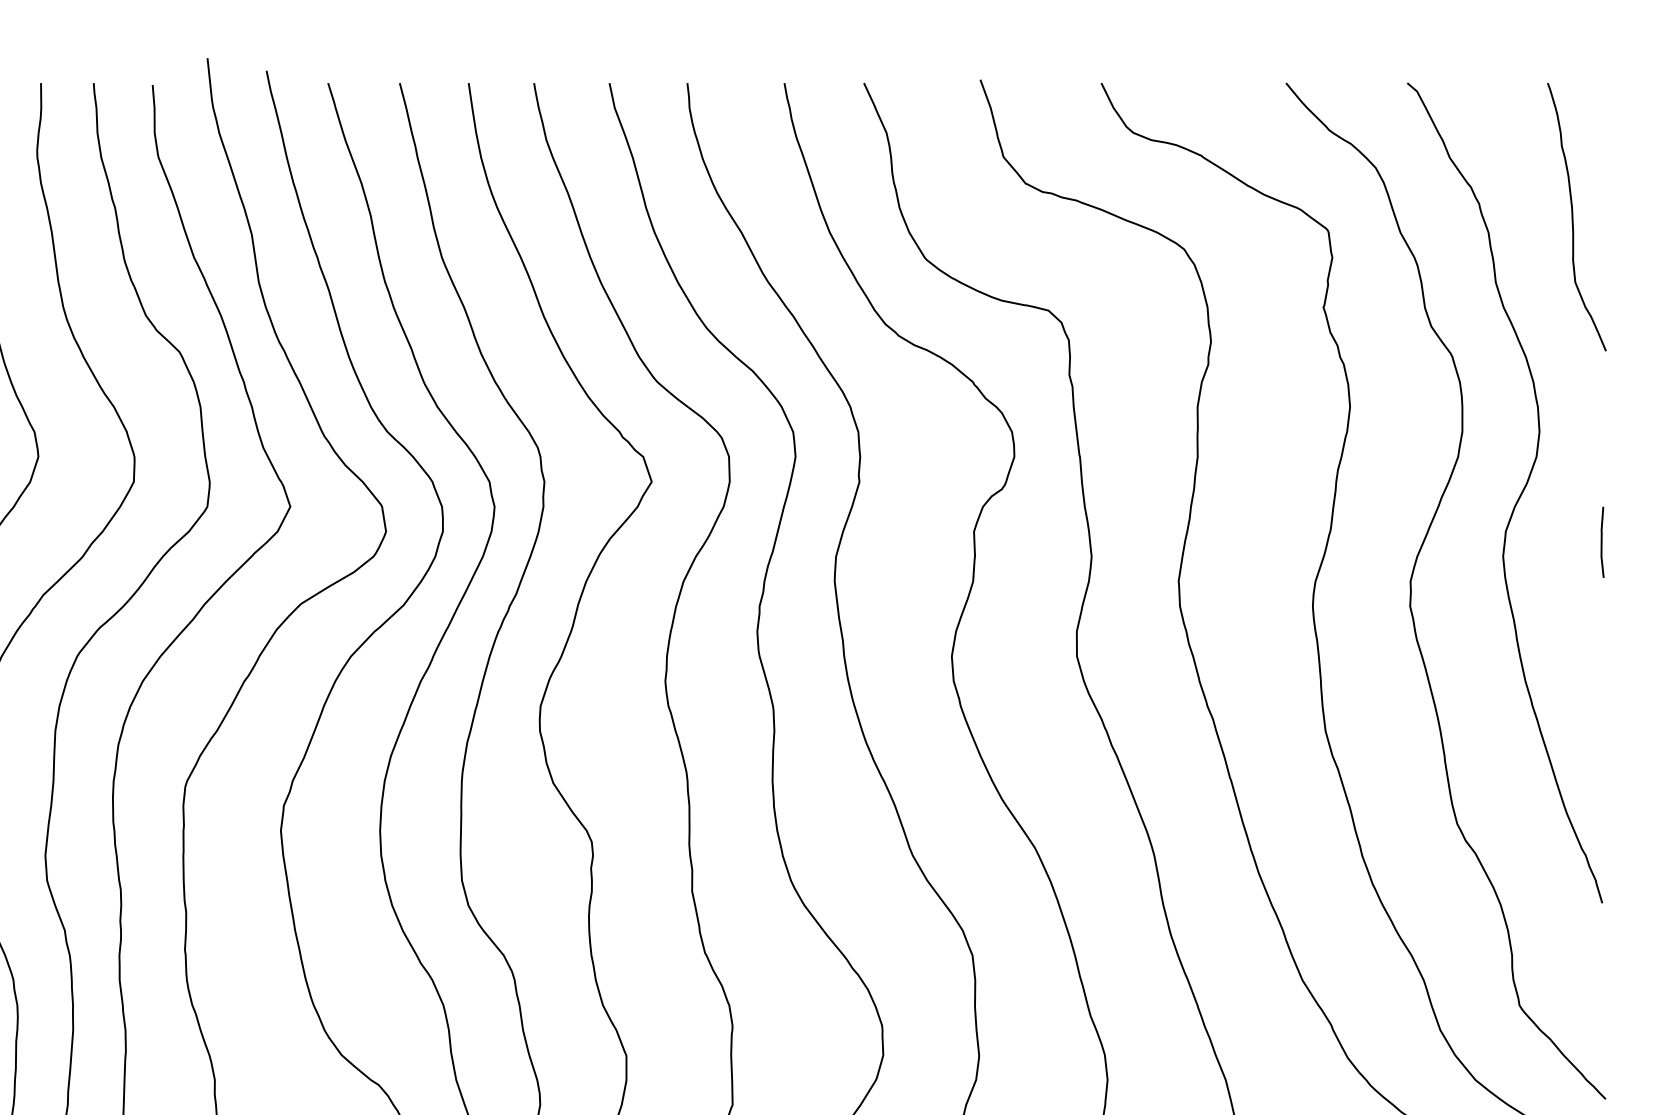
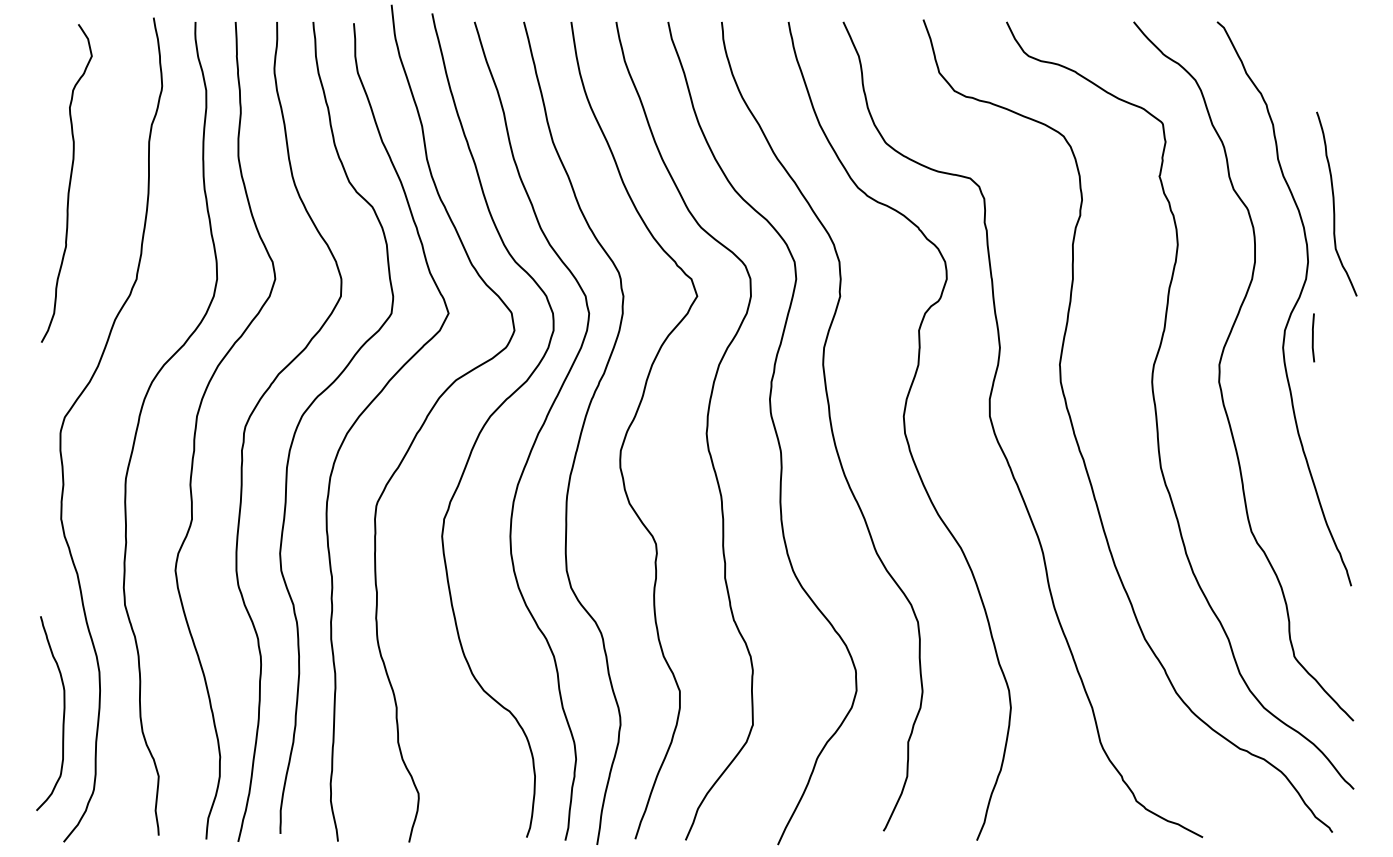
curve: (1573, 216) -> (1334, 203), moved
line: (1602, 541) -> (1313, 337), moved

